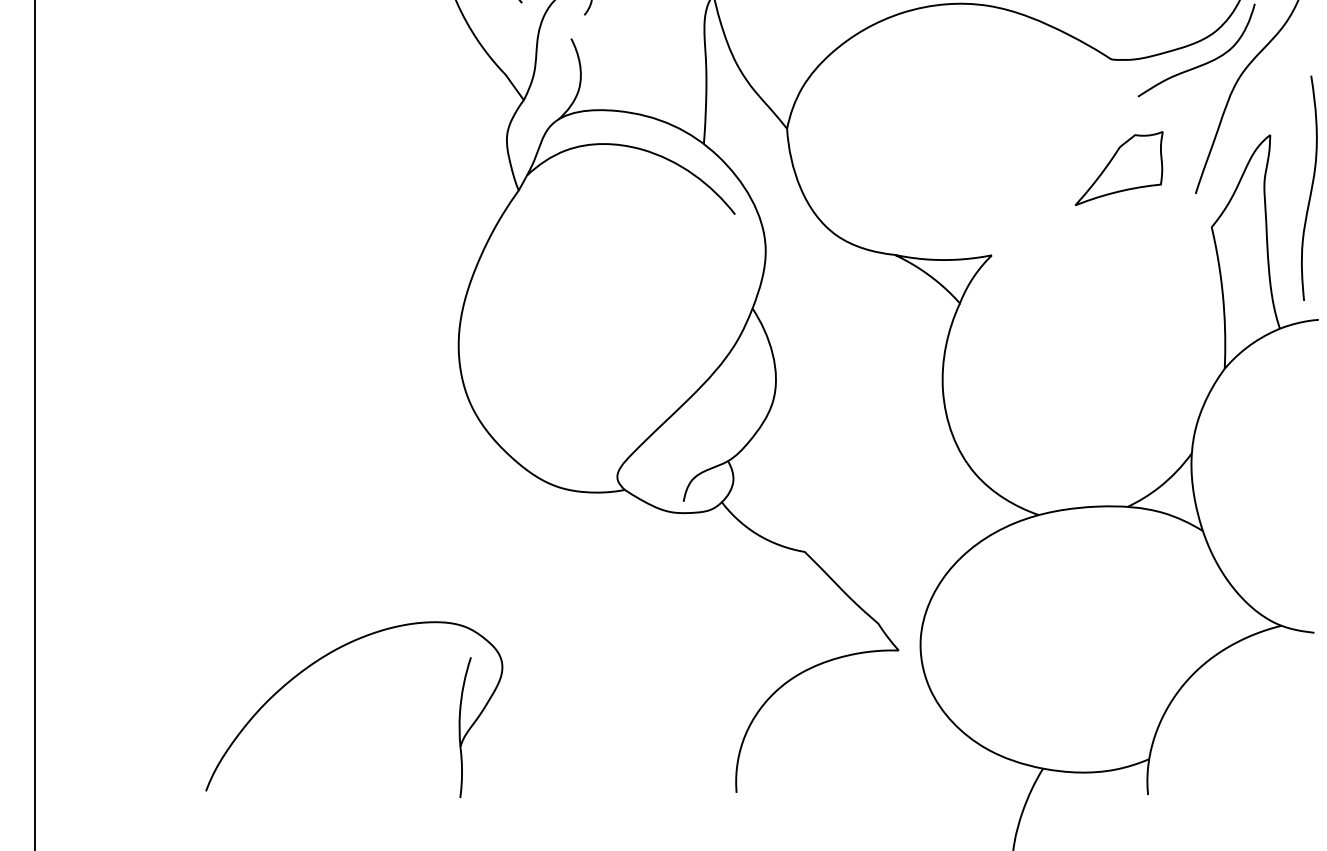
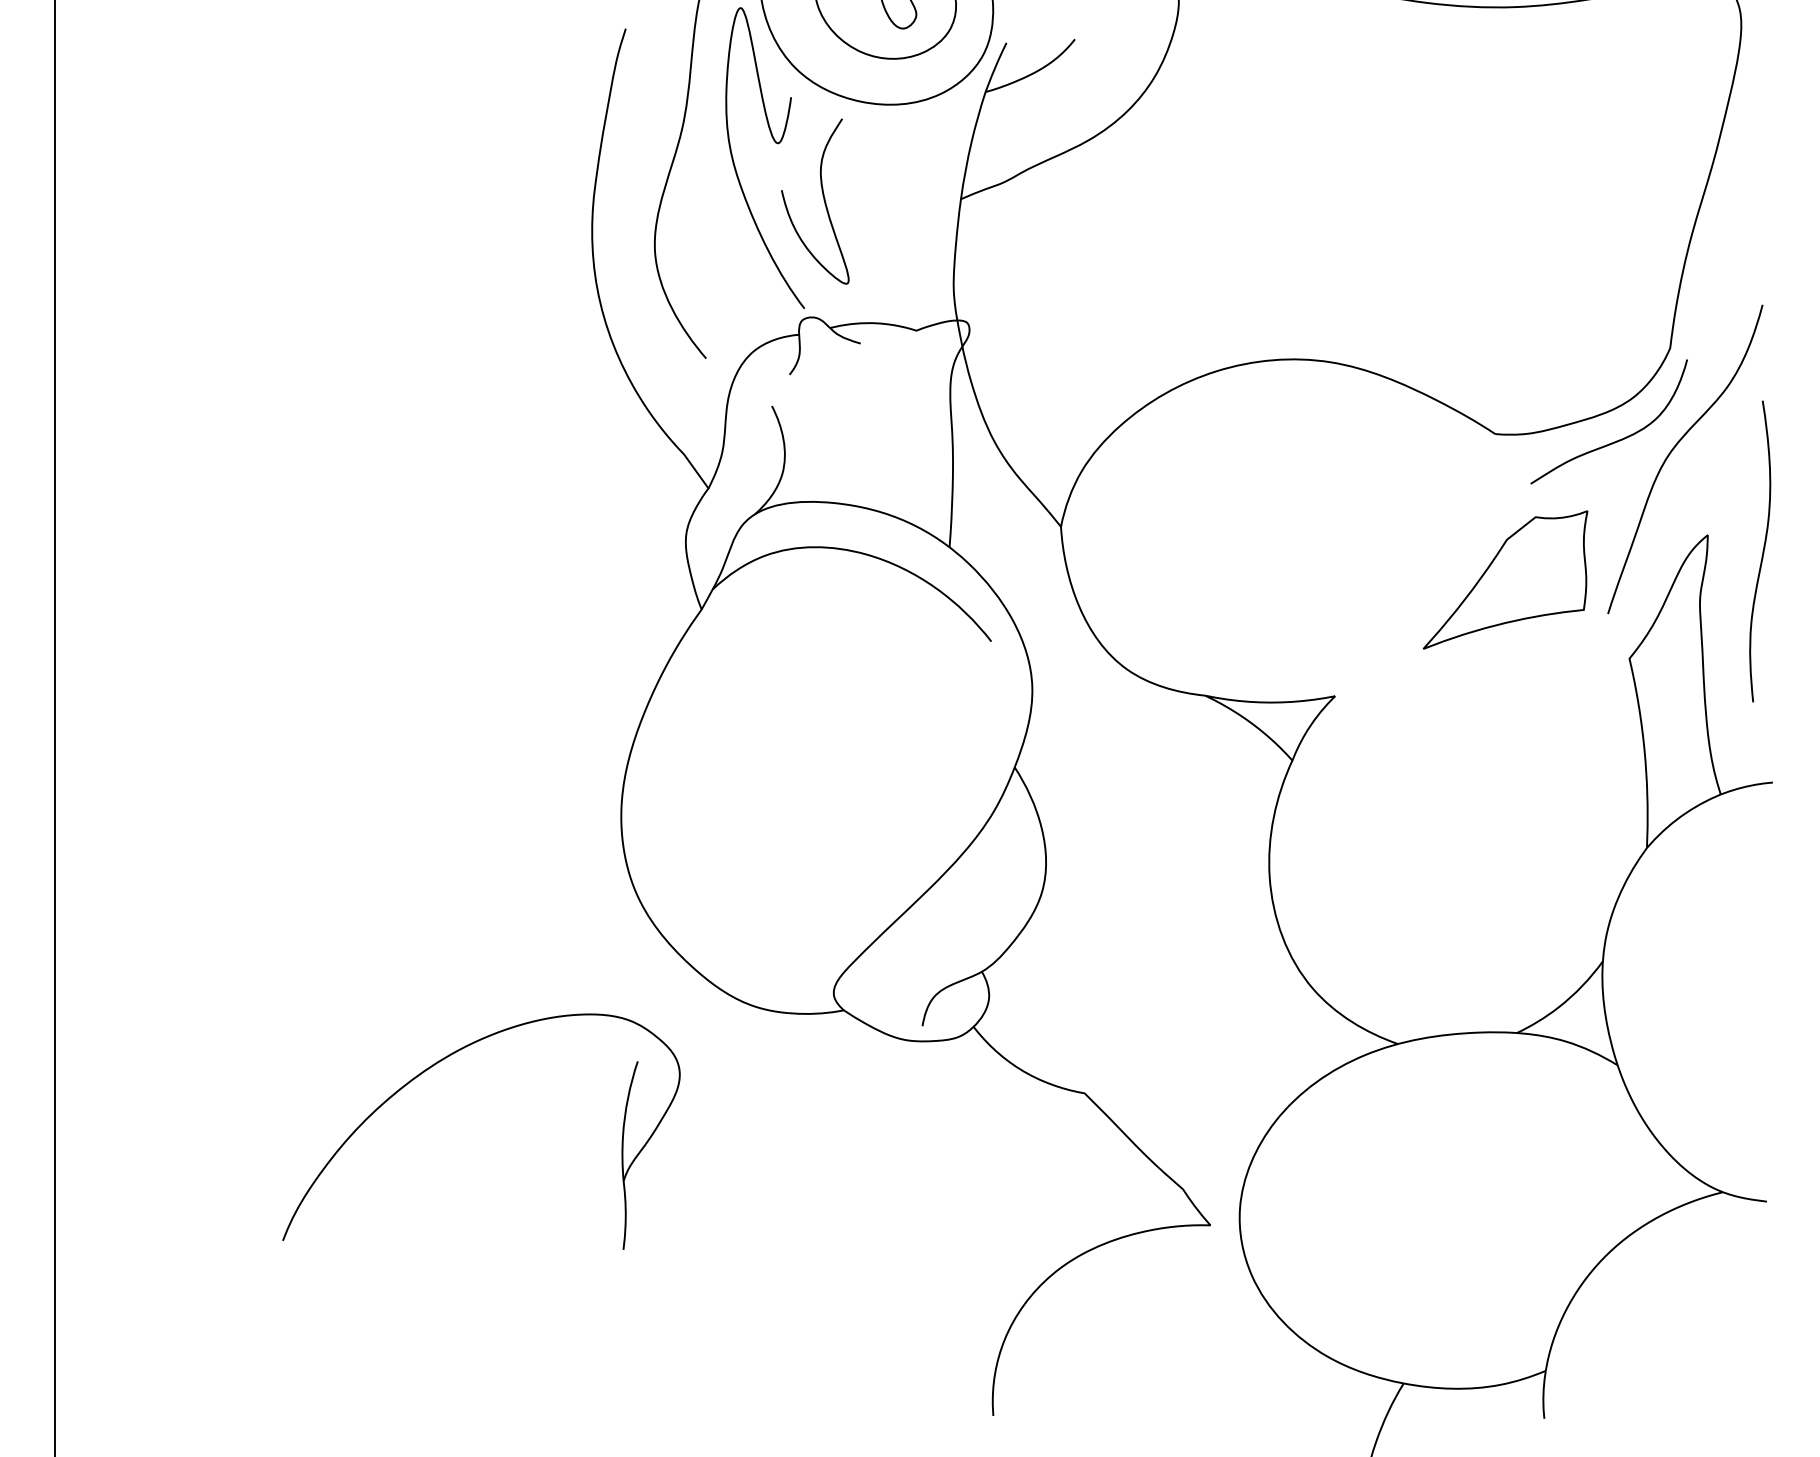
part: (1119, 168) -> (1505, 580), size x1.4
curve: (1311, 188) -> (1762, 551), moved
part: (322, 658) -> (438, 1063), moved

